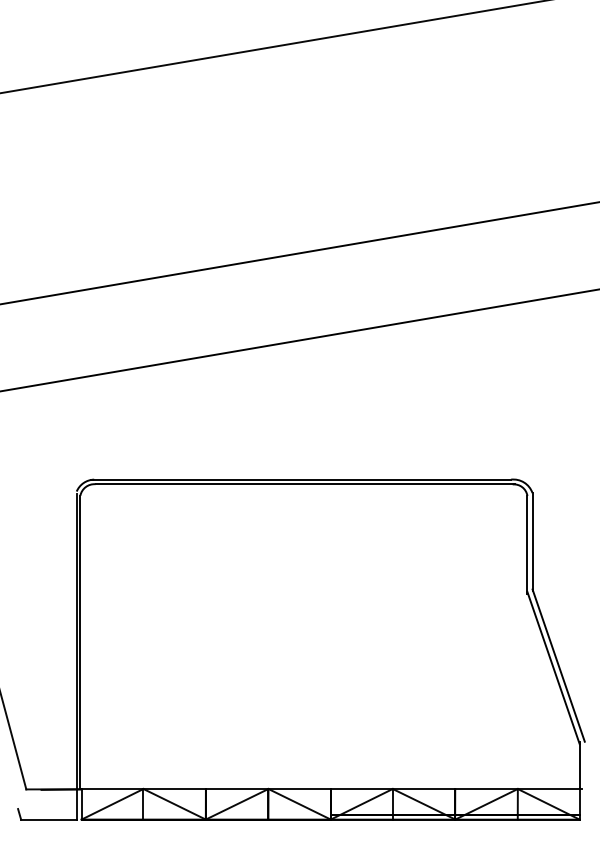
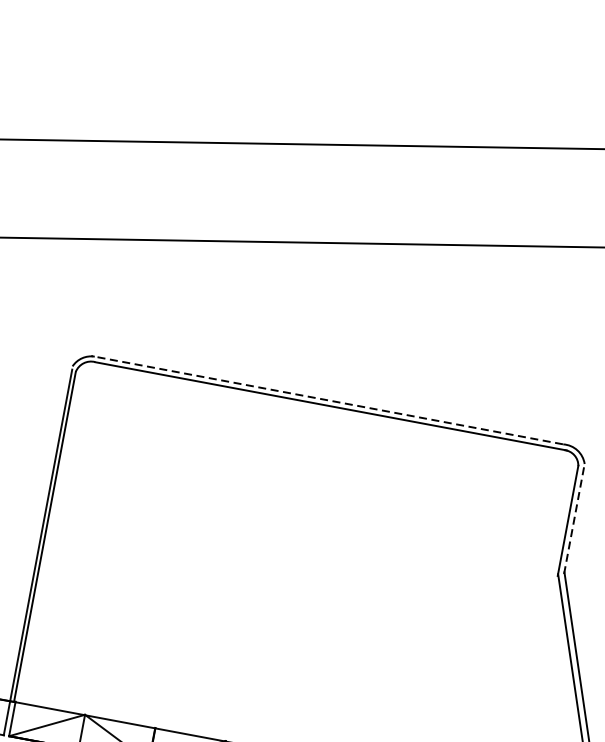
line: (300, 479) -> (326, 399), solid -> dashed
line: (532, 541) -> (574, 518), solid -> dashed

